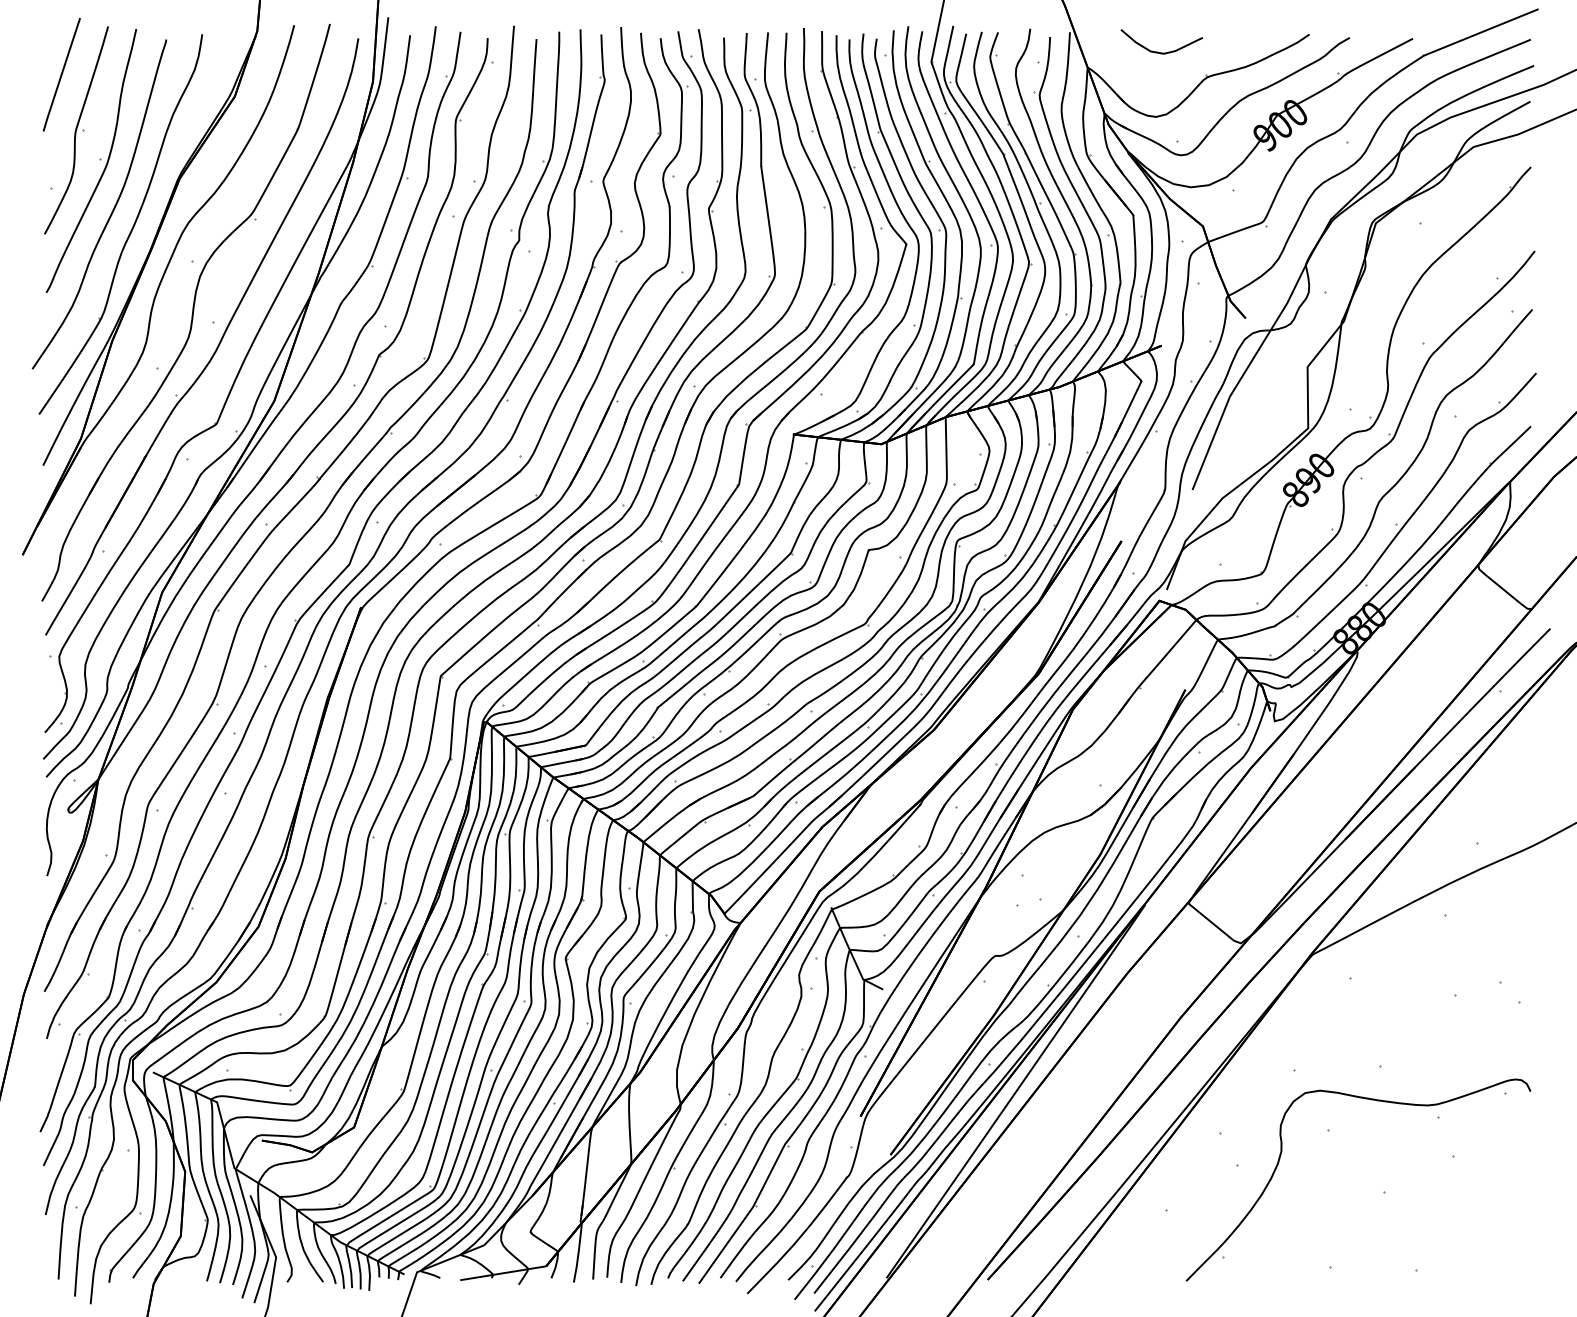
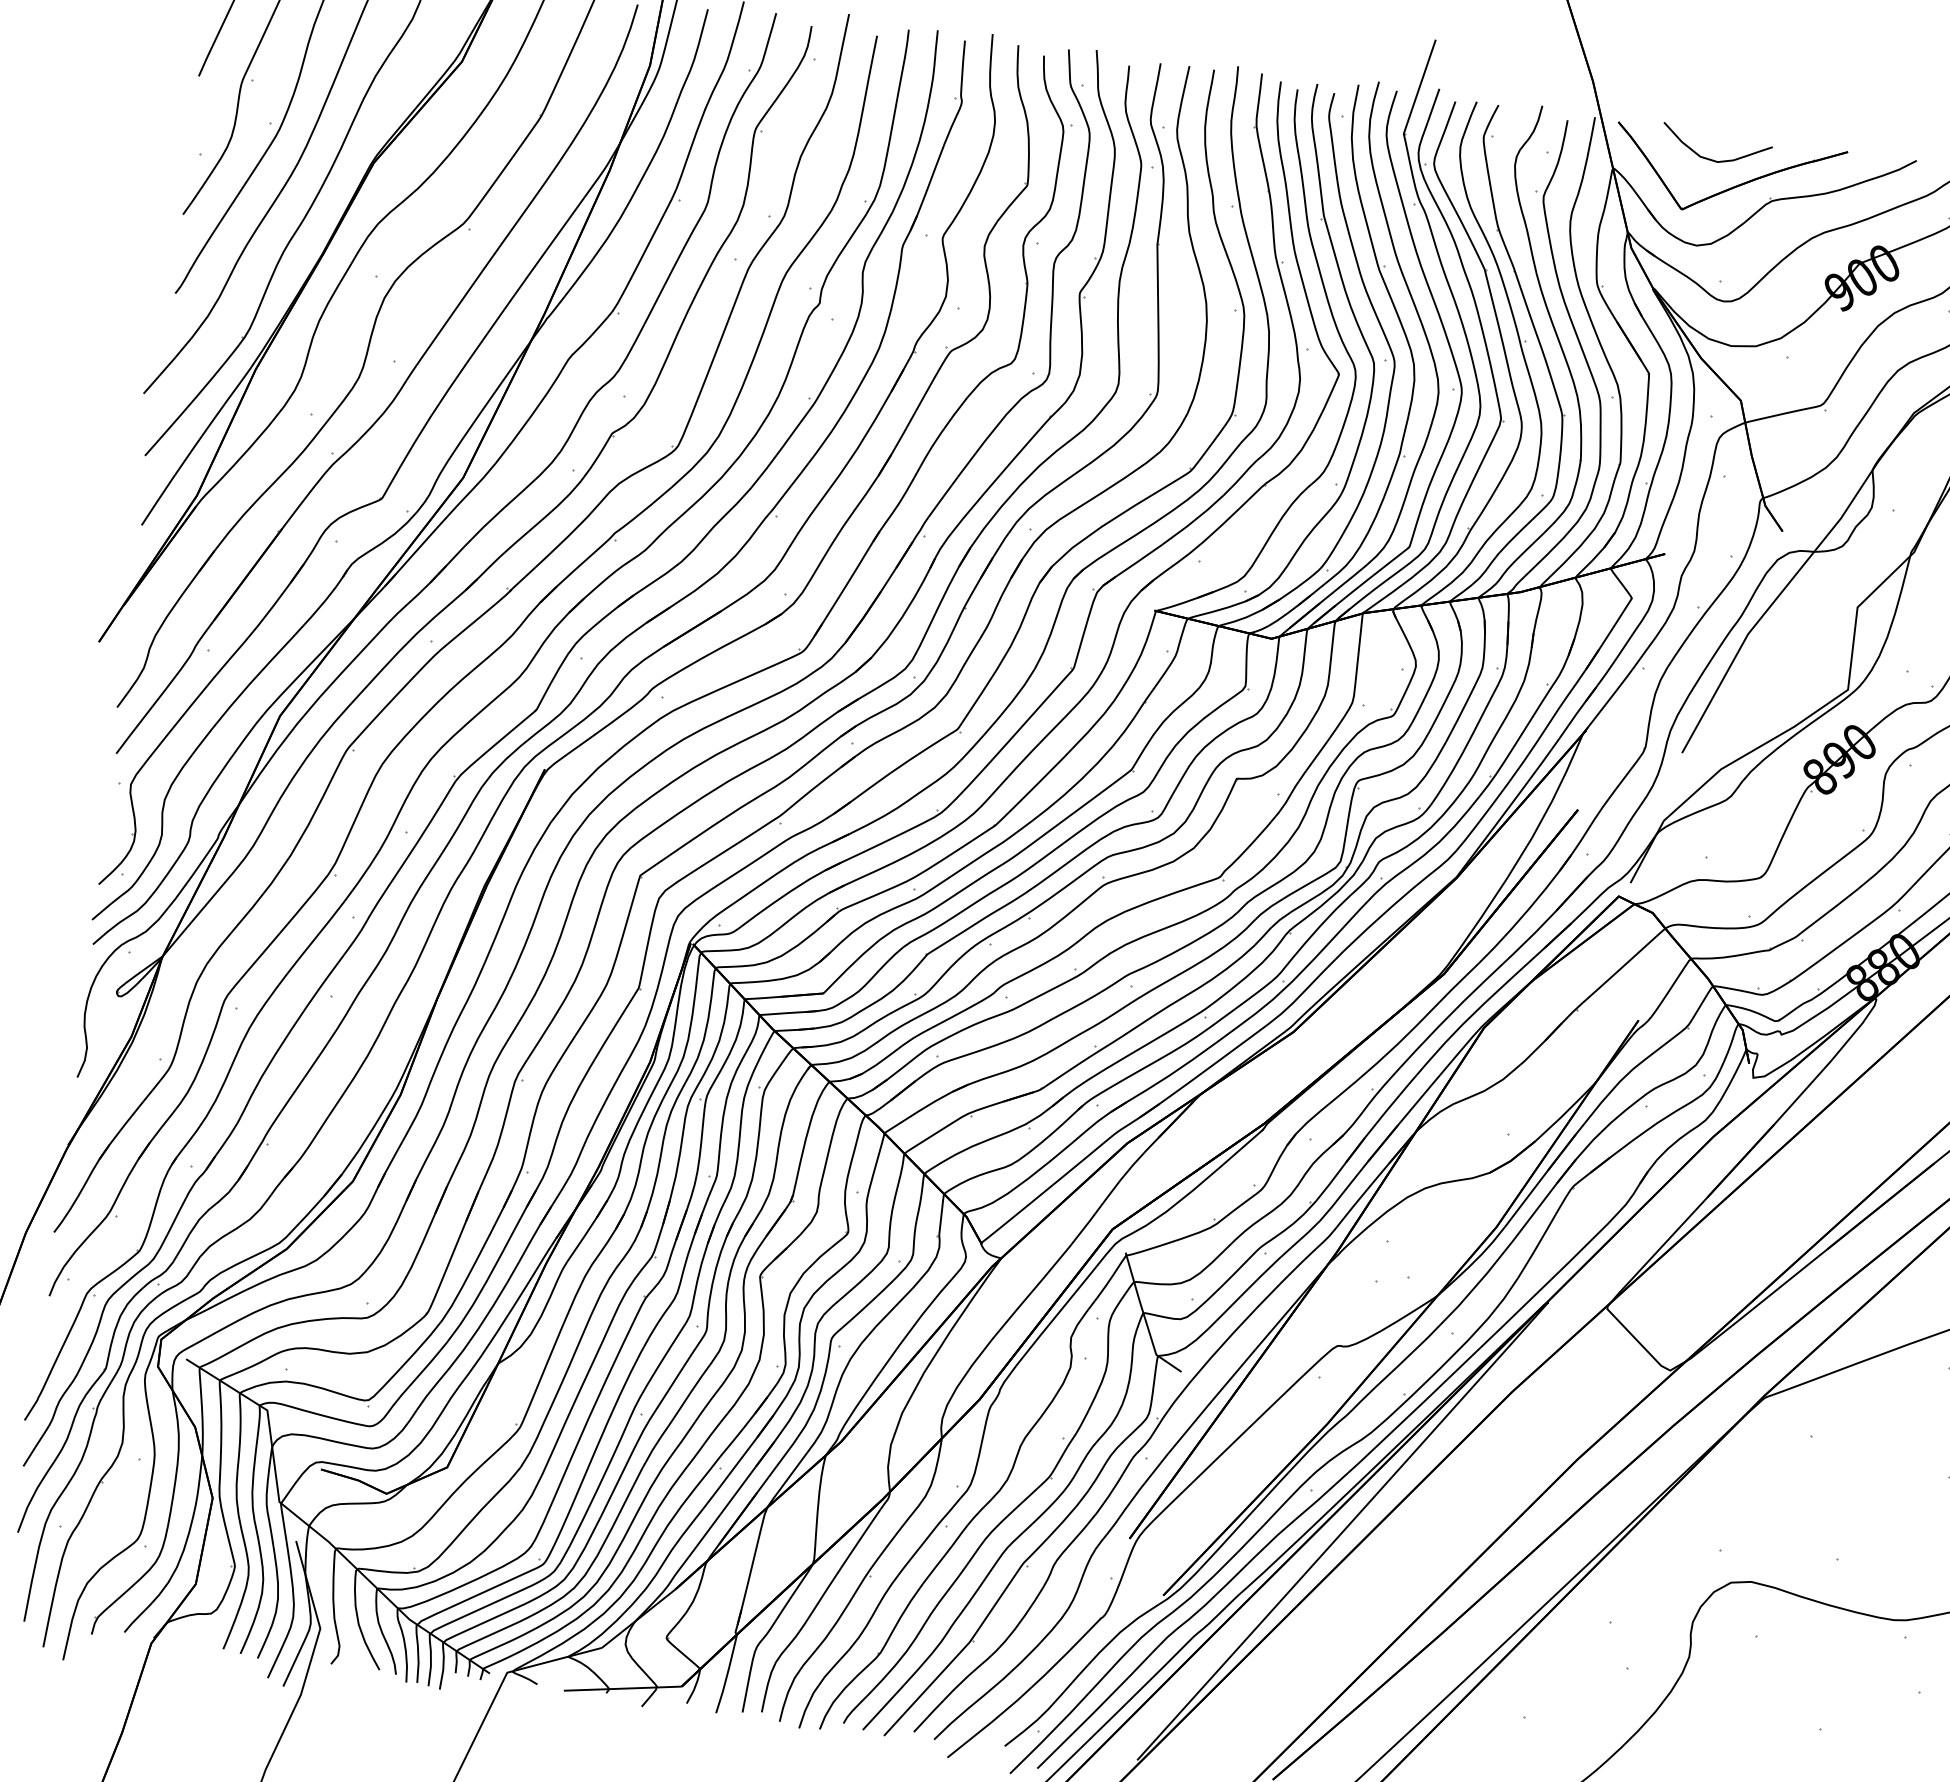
part: (1176, 70) -> (1731, 186), added

